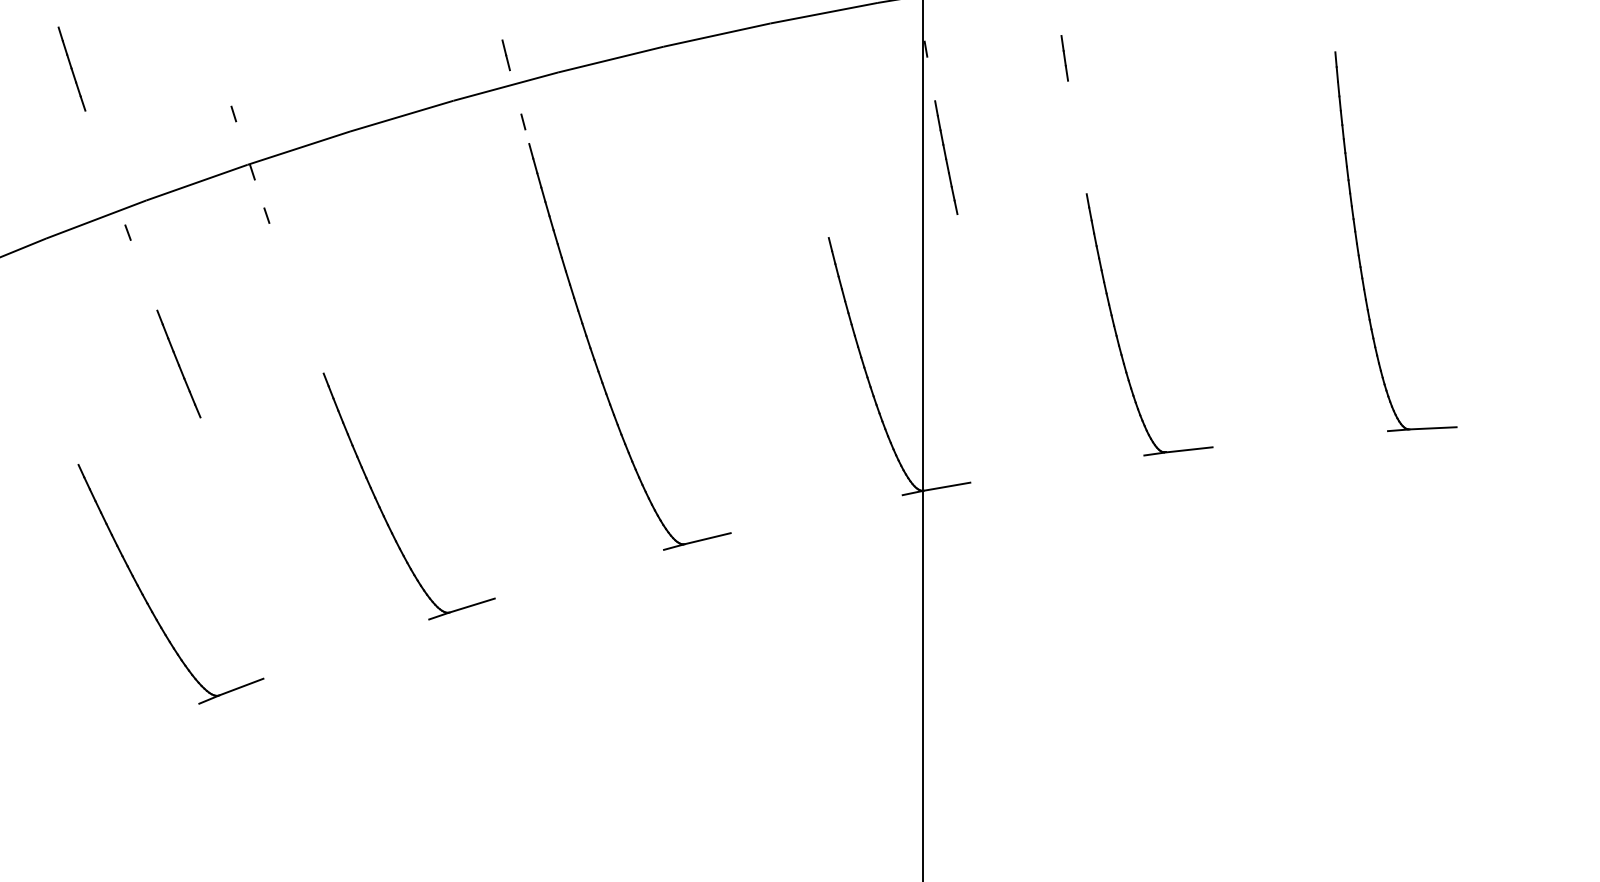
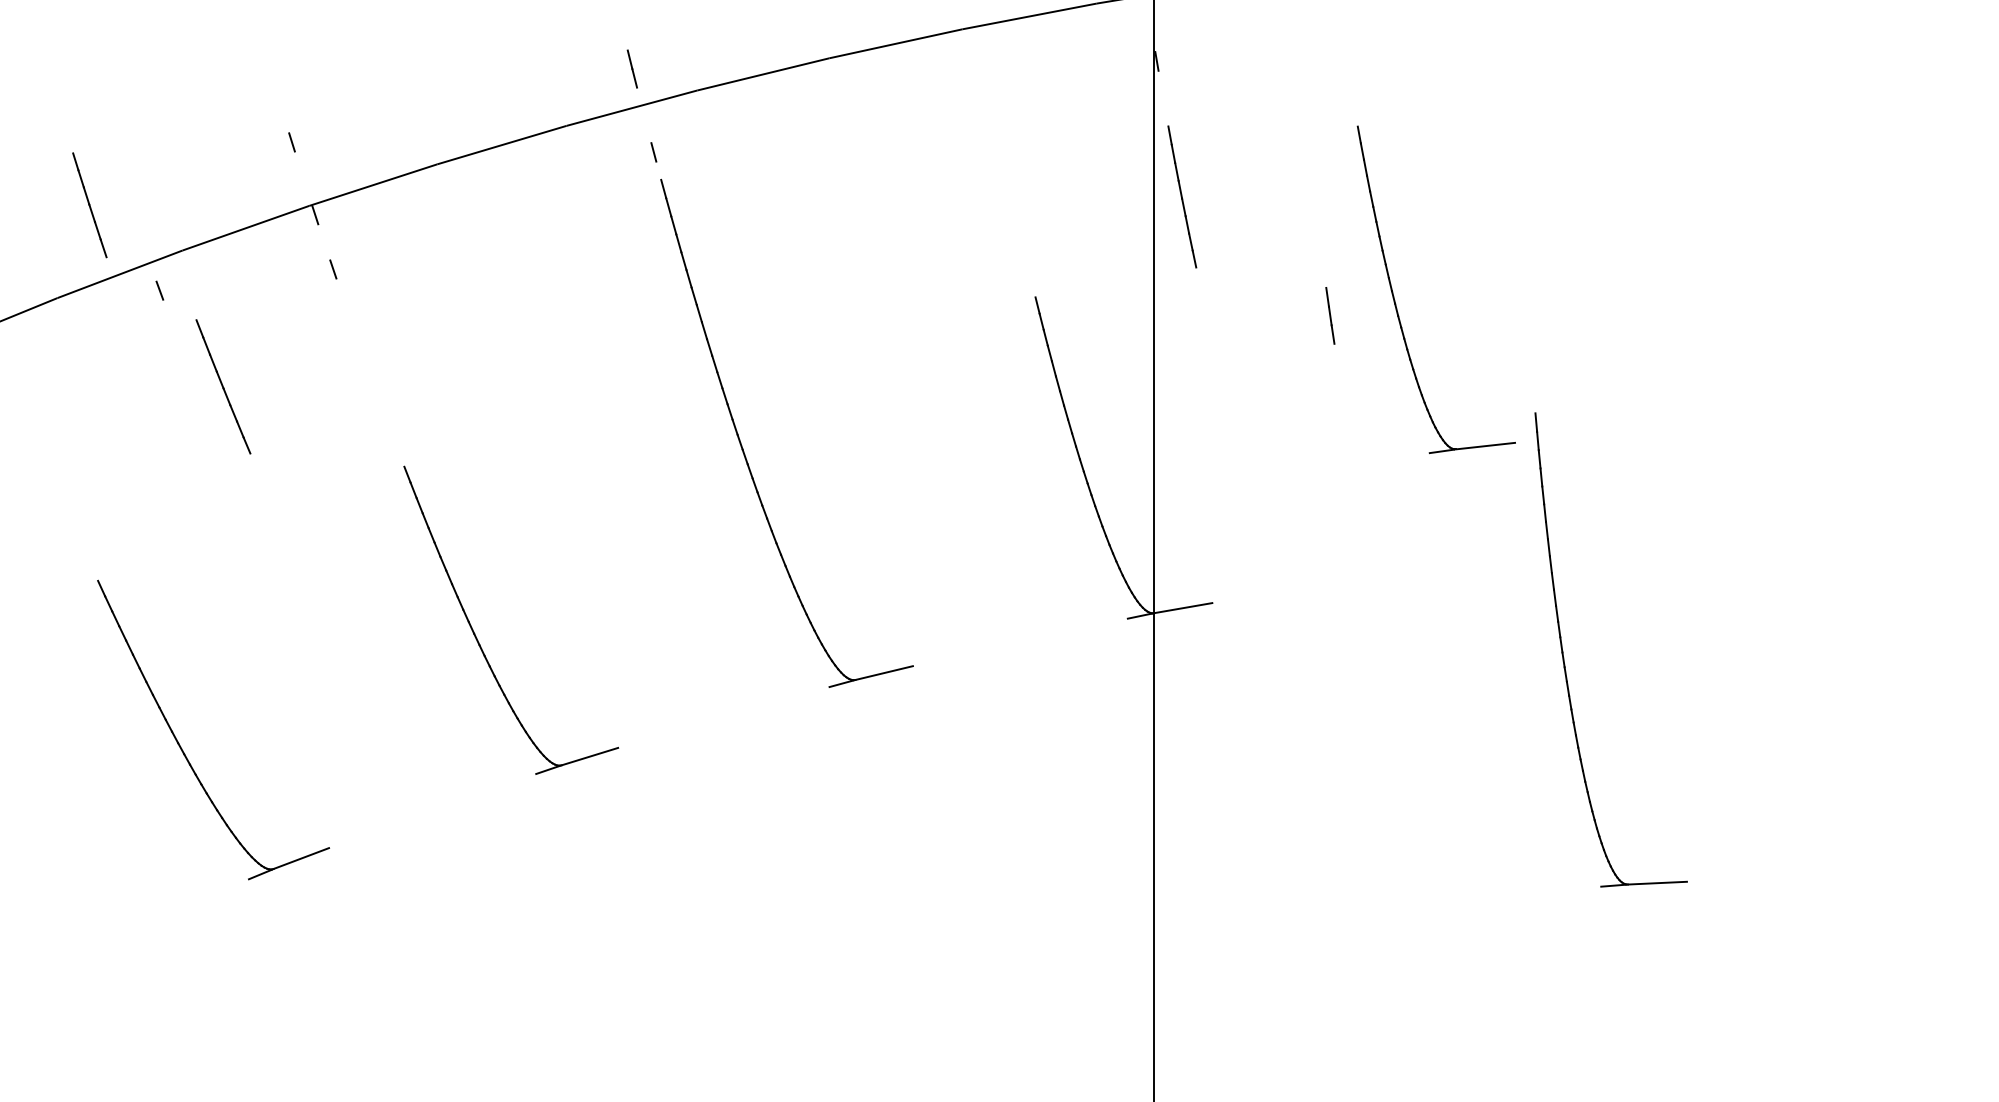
line: (1064, 58) -> (1330, 315), moved
line: (71, 69) -> (89, 205), moved
part: (1358, 247) -> (1564, 657), moved
part: (1116, 333) -> (1395, 300), moved
line: (178, 363) -> (223, 386), moved

